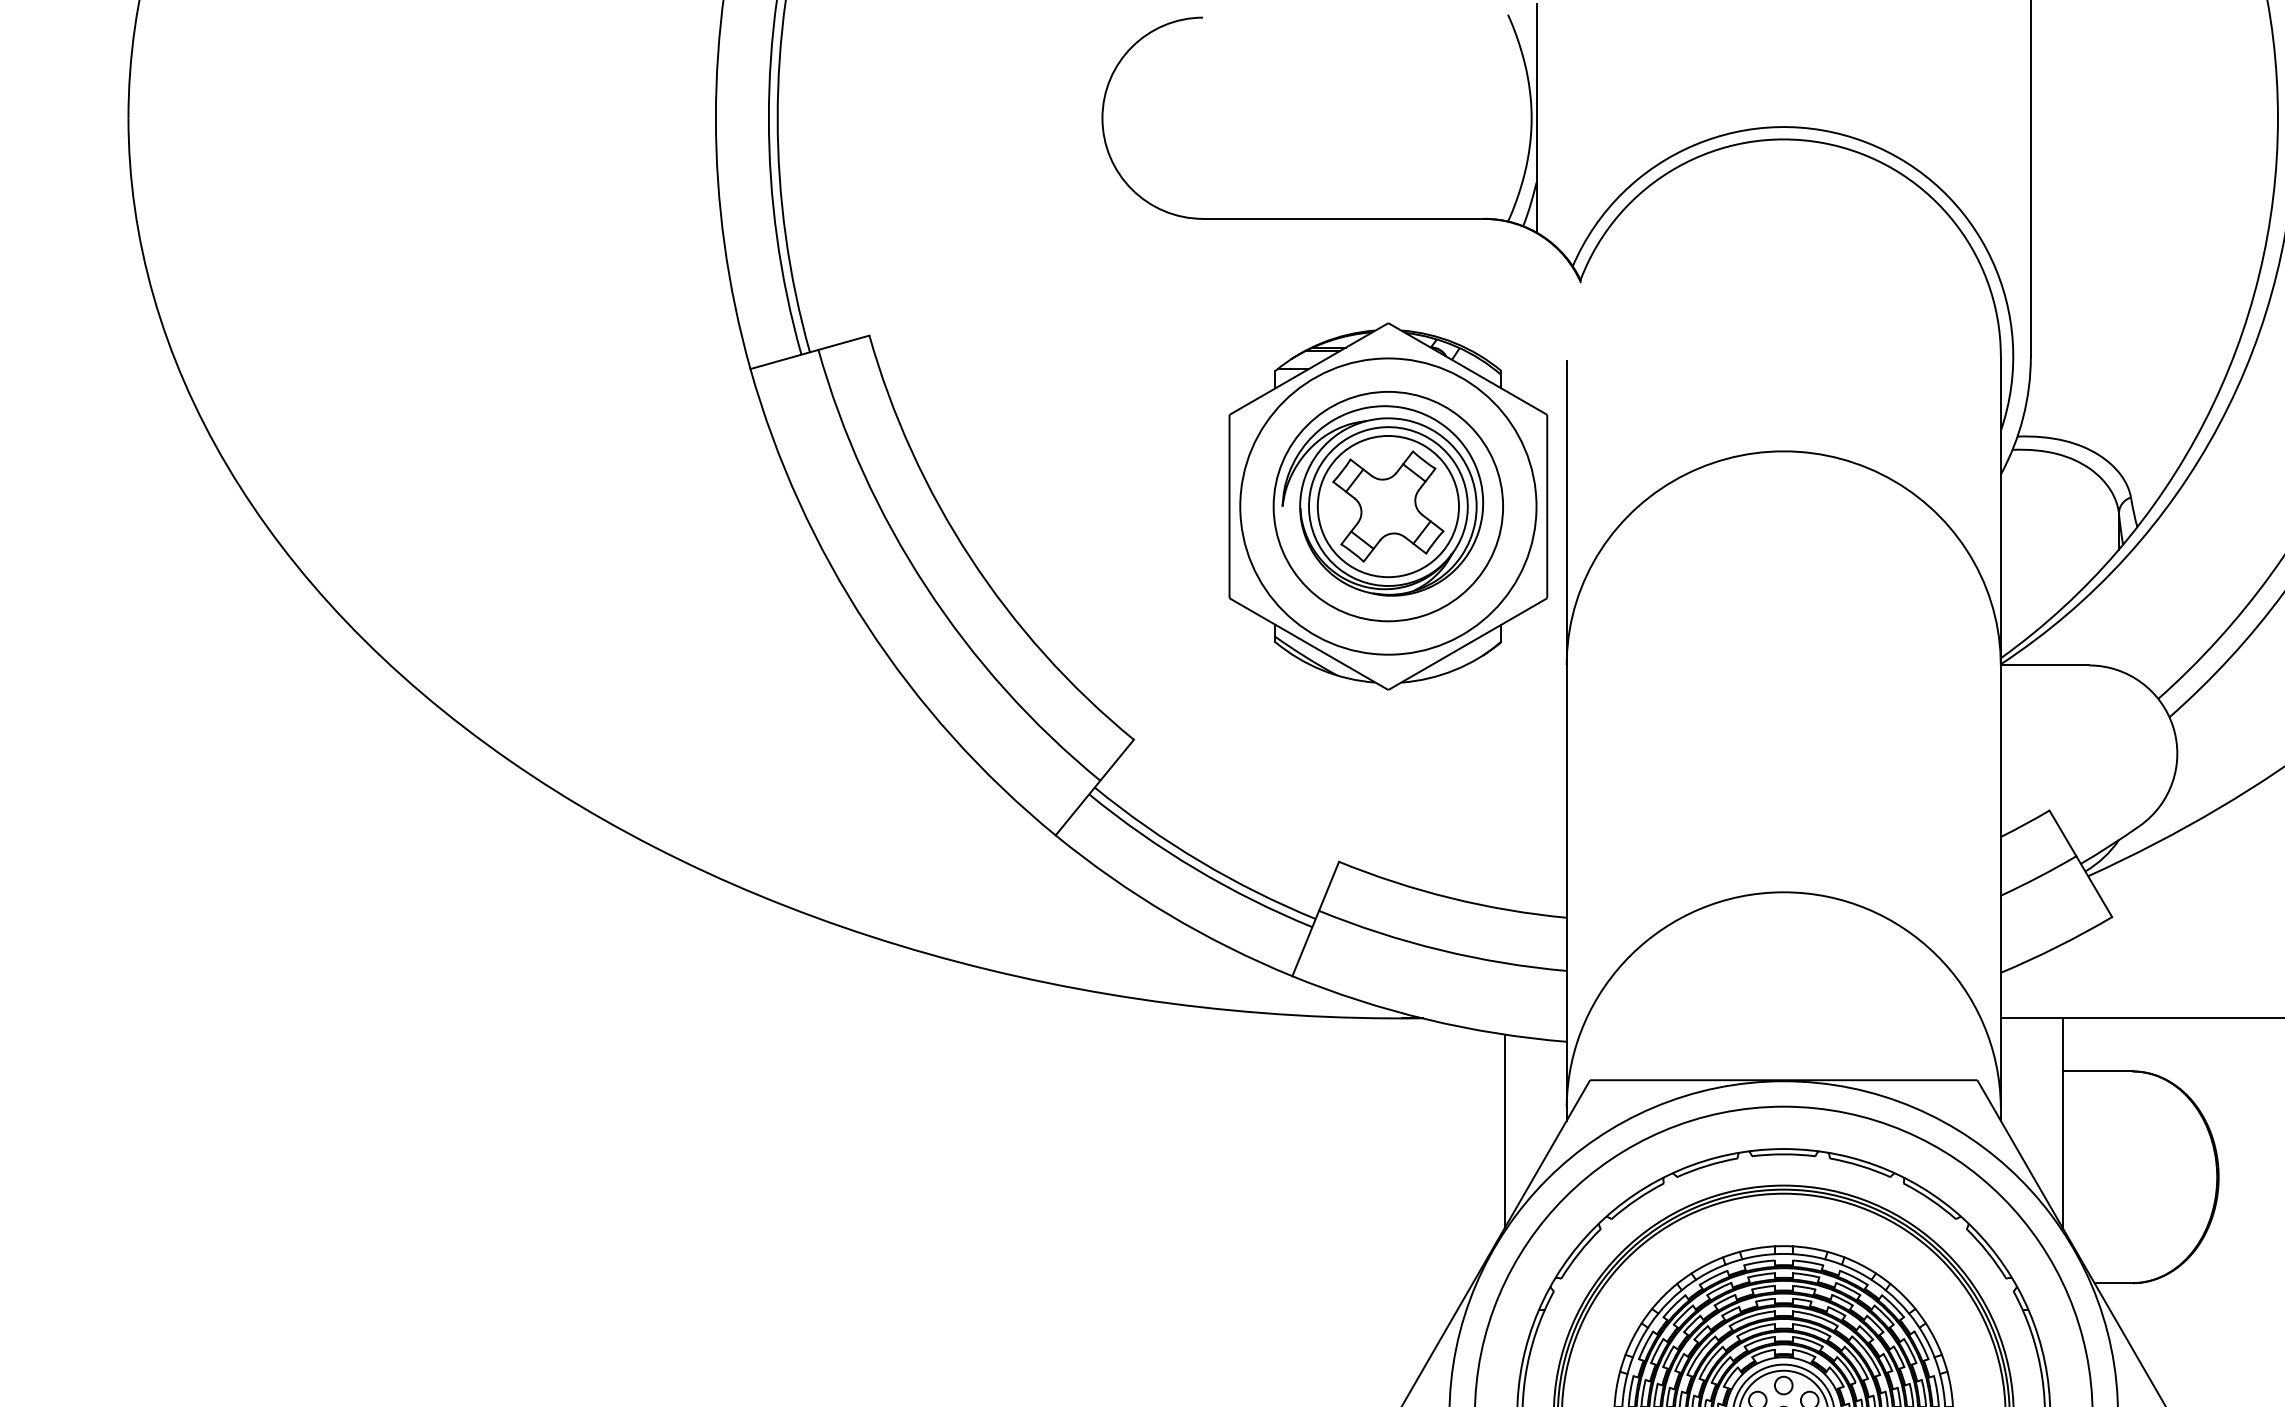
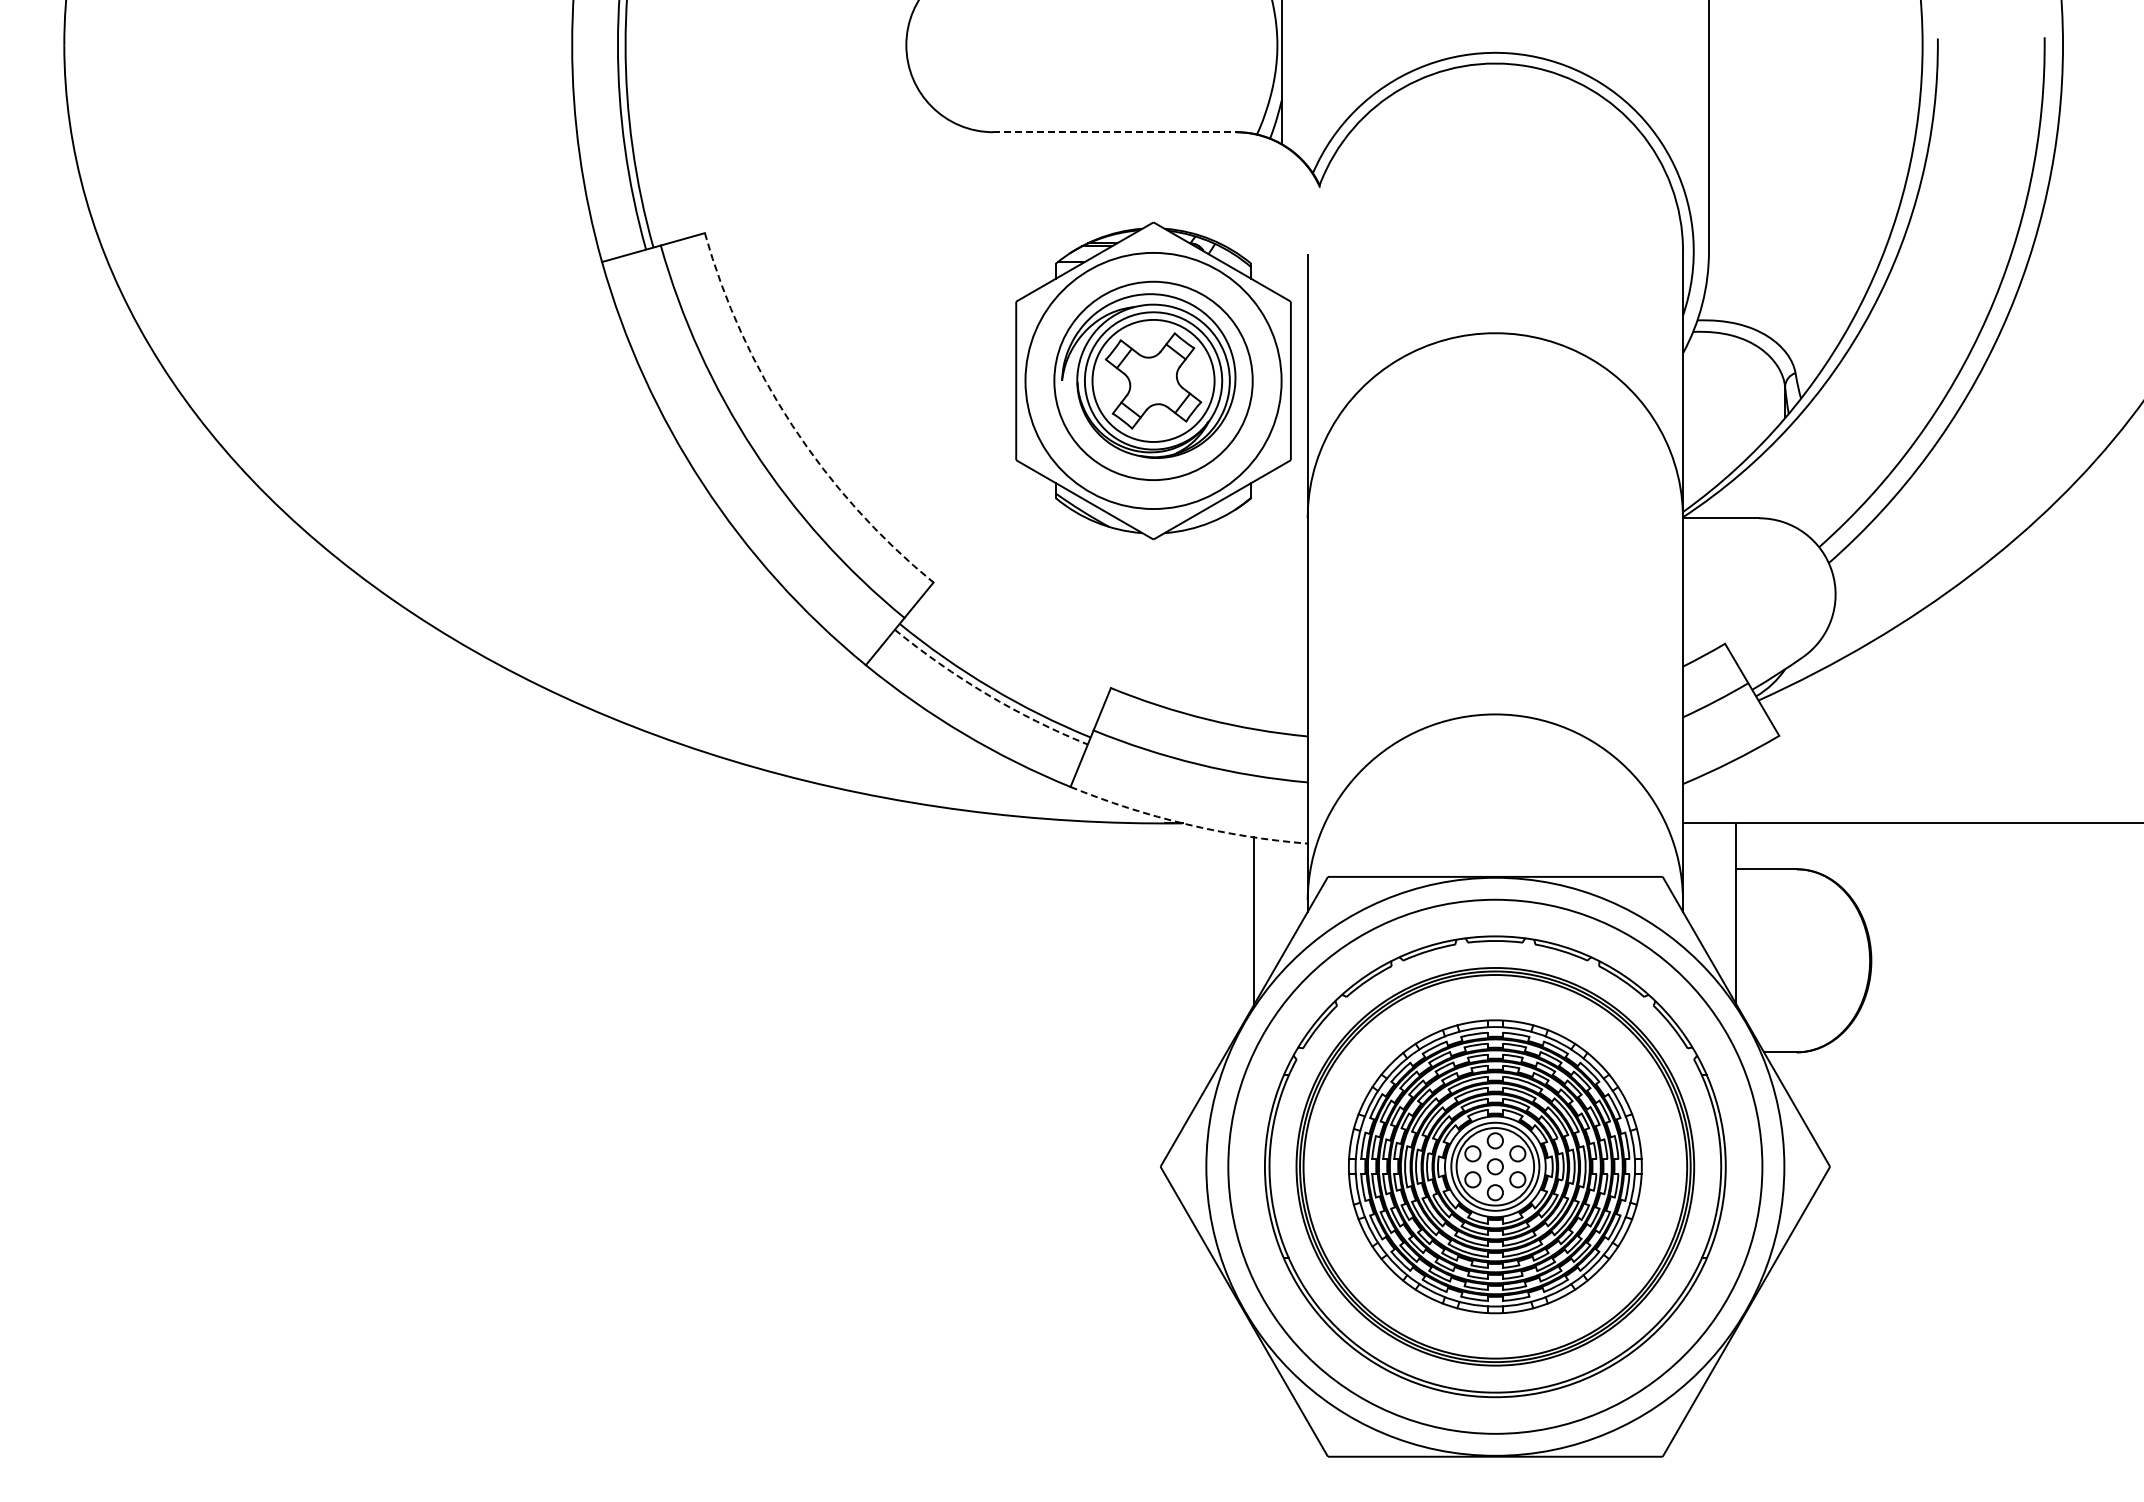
line: (1344, 219) -> (1115, 132), solid -> dashed
arc: (970, 558) -> (792, 425), solid -> dashed
arc: (1196, 869) -> (987, 694), solid -> dashed
arc: (1426, 1019) -> (1186, 824), solid -> dashed

